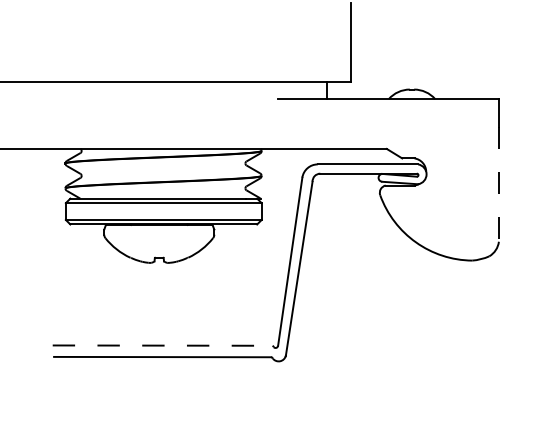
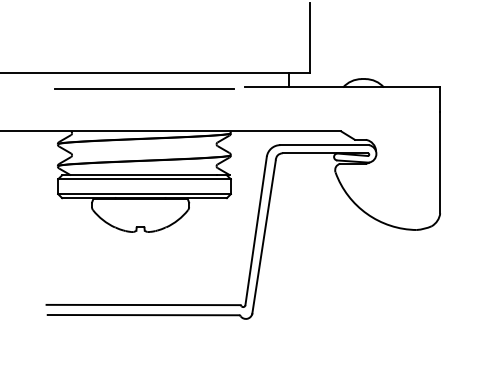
line: (163, 100) -> (144, 88), added
line: (499, 184) -> (440, 162), dashed -> solid
line: (162, 346) -> (143, 305), dashed -> solid

